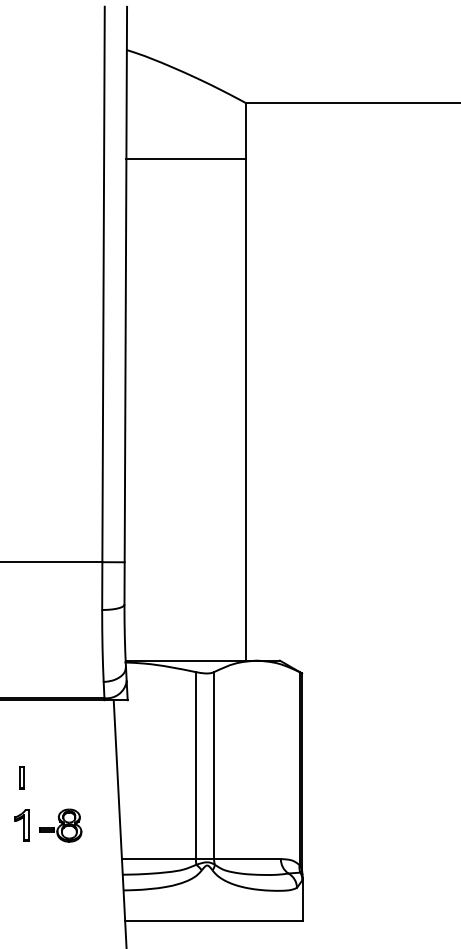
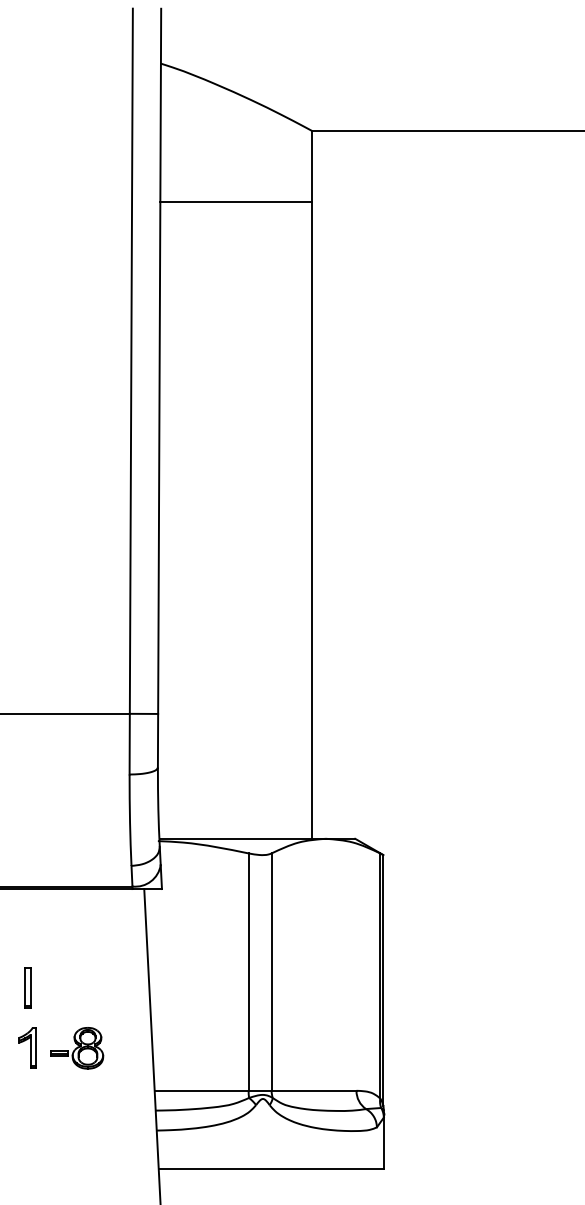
part: (21, 777) -> (27, 987), size x1.43

